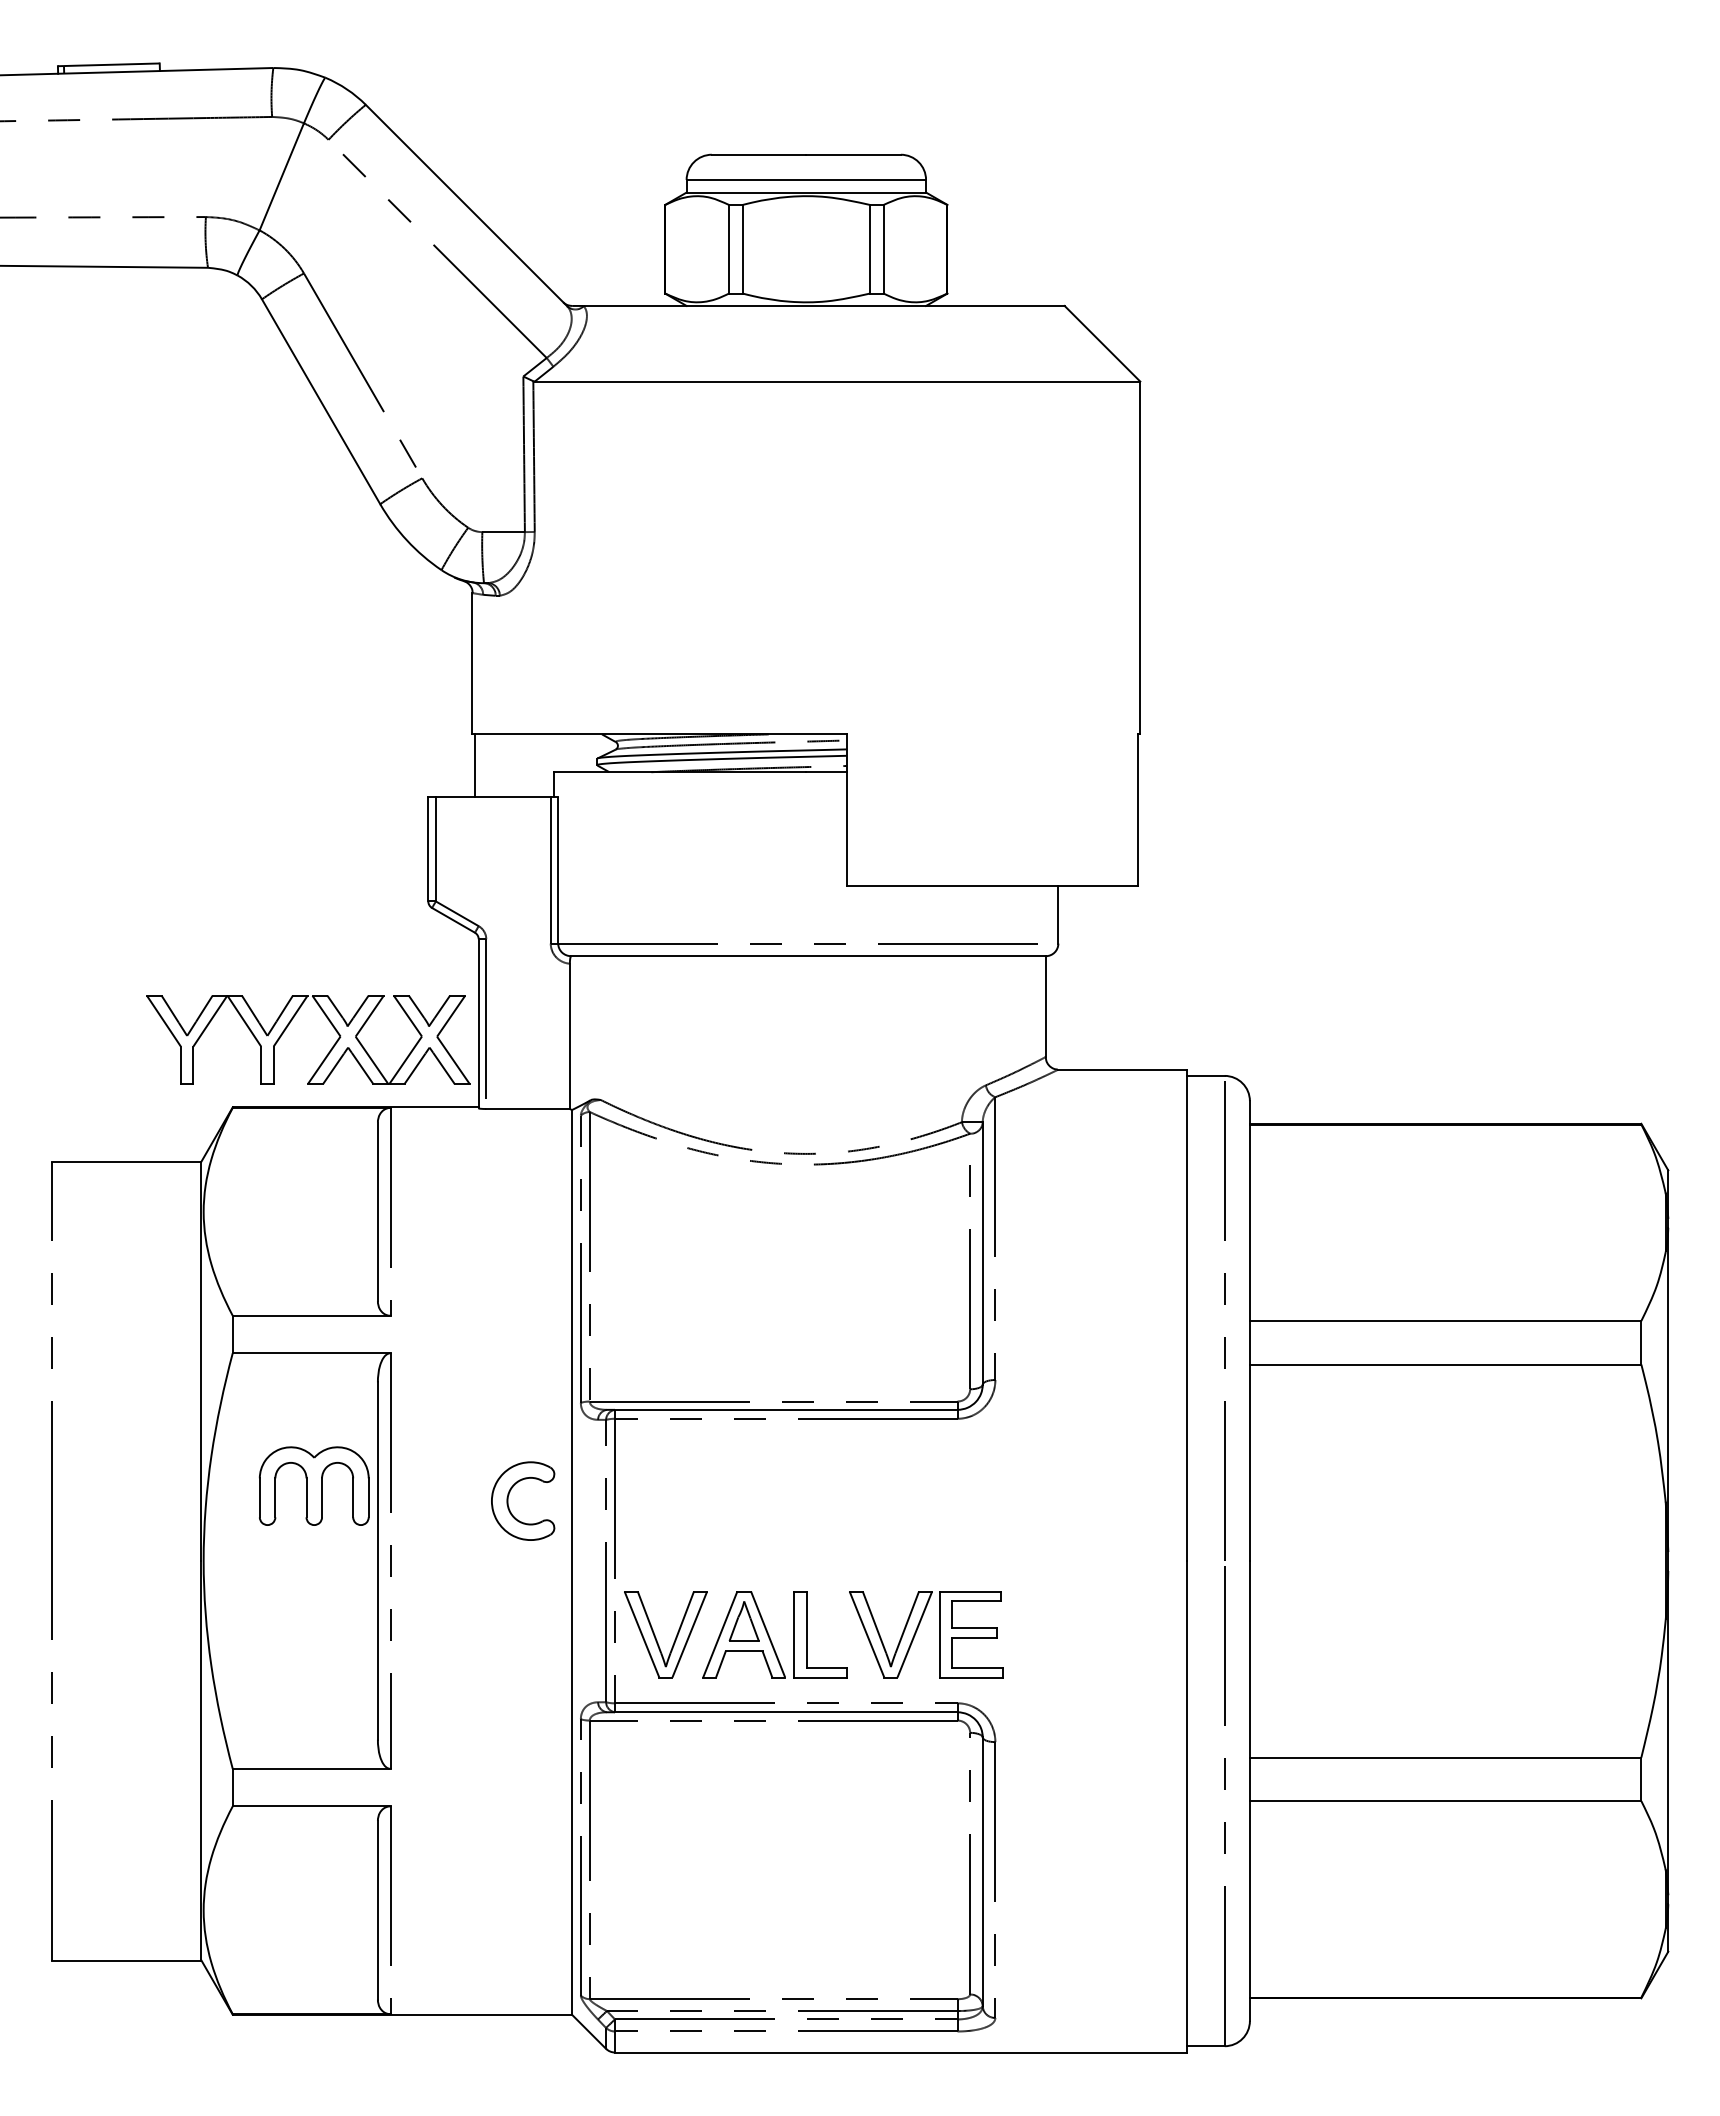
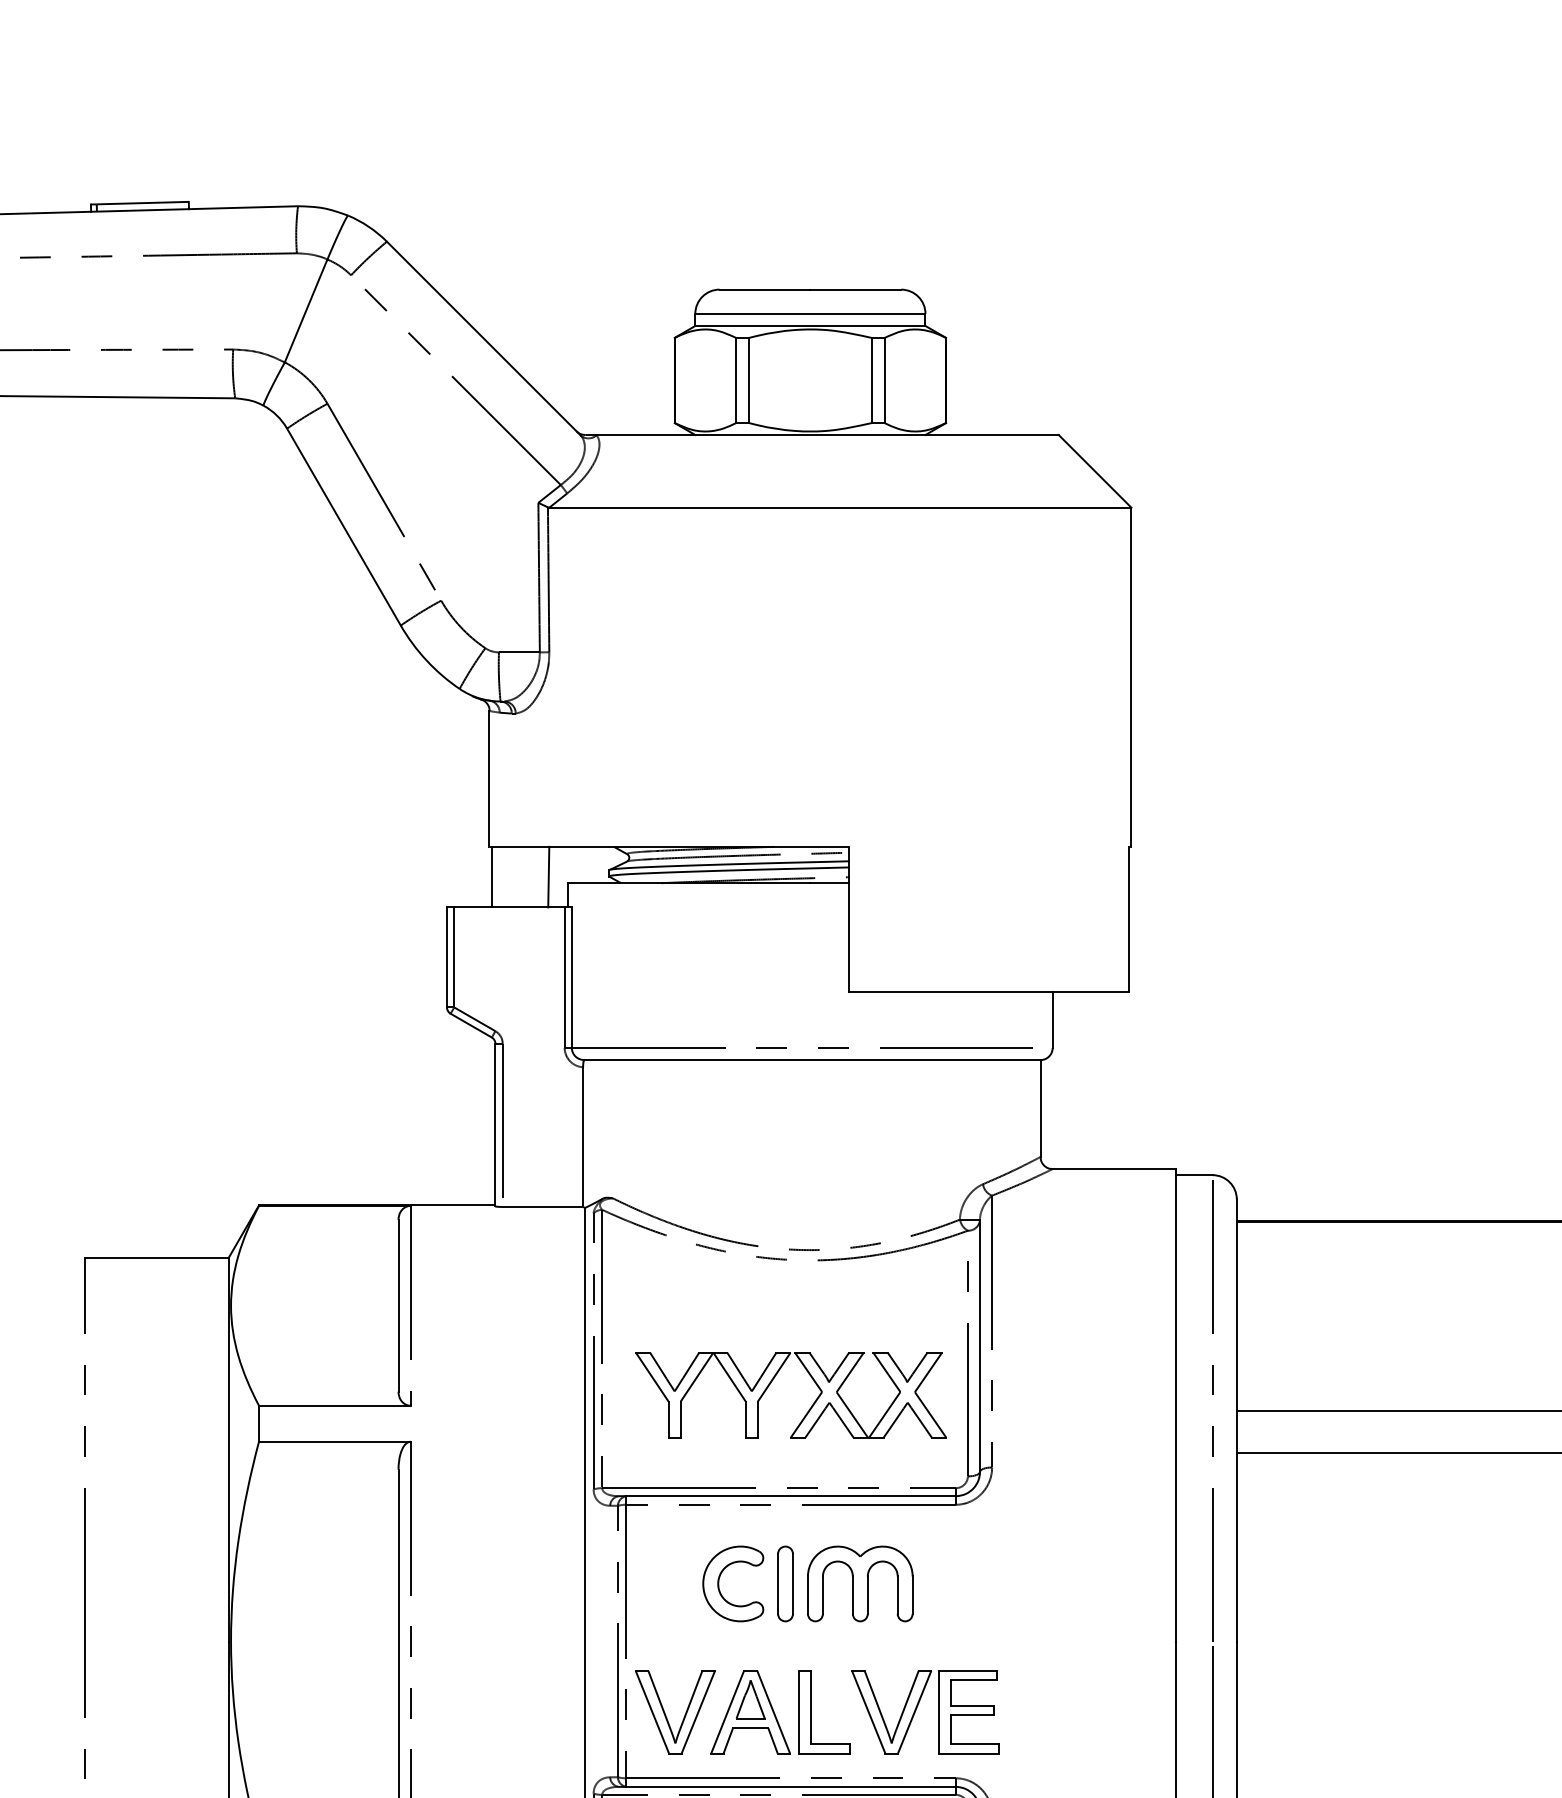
line: (533, 765) -> (548, 876), added
part: (327, 1053) -> (809, 1408), moved
part: (313, 1485) -> (859, 1583), moved
part: (509, 1495) -> (720, 1578), moved
part: (780, 1500) -> (785, 1583), added

